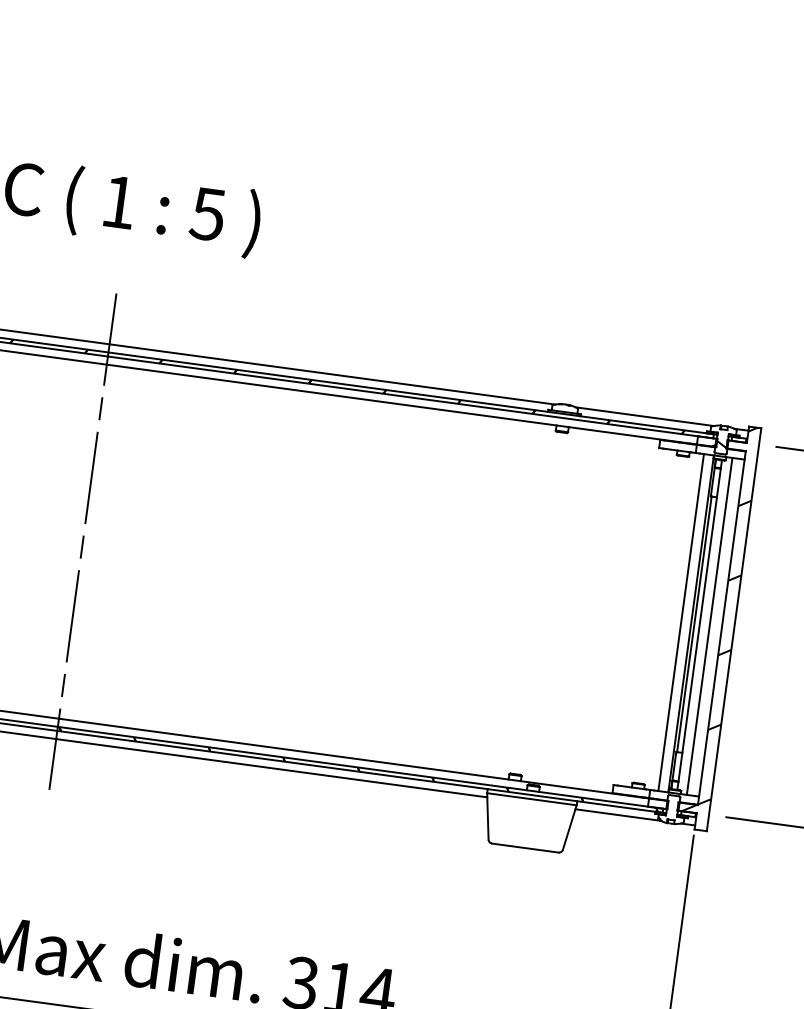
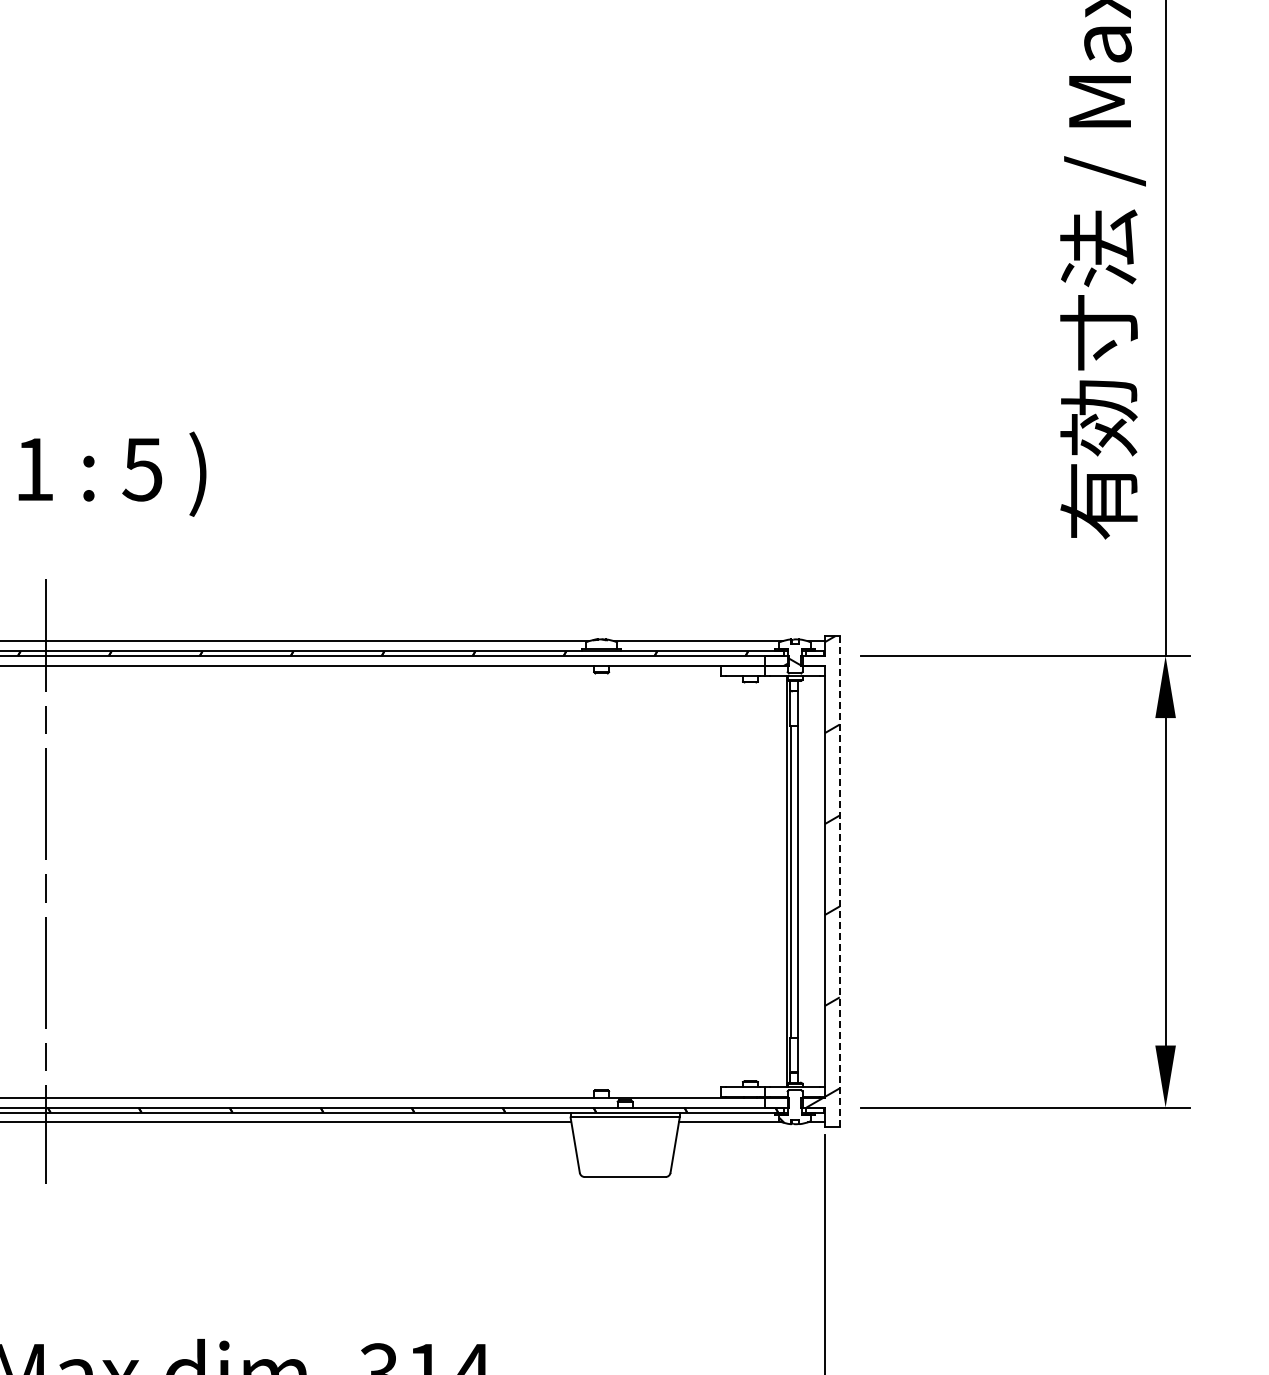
line: (681, 622) -> (775, 881), removed
line: (709, 626) -> (809, 881), removed
line: (733, 629) -> (839, 881), solid -> dashed

